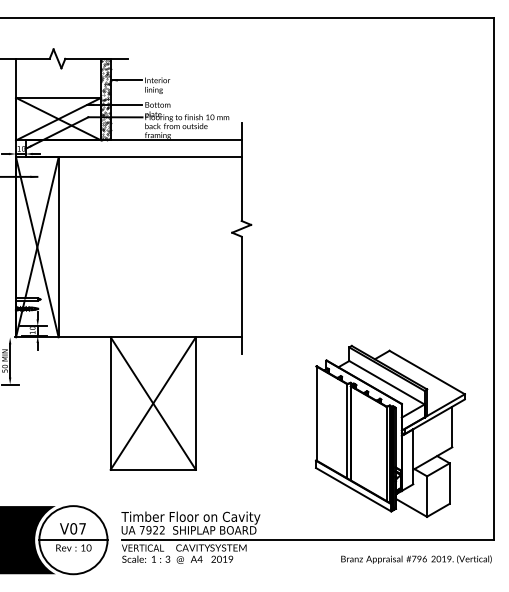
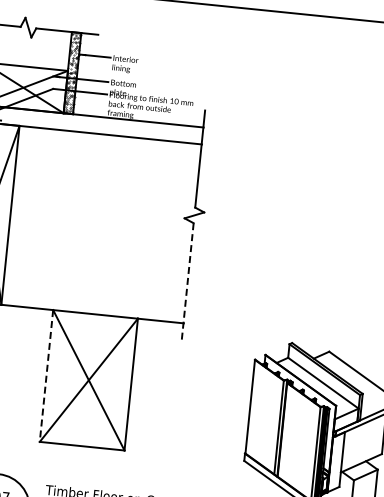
line: (241, 295) -> (187, 281), solid -> dashed
line: (110, 404) -> (46, 376), solid -> dashed

